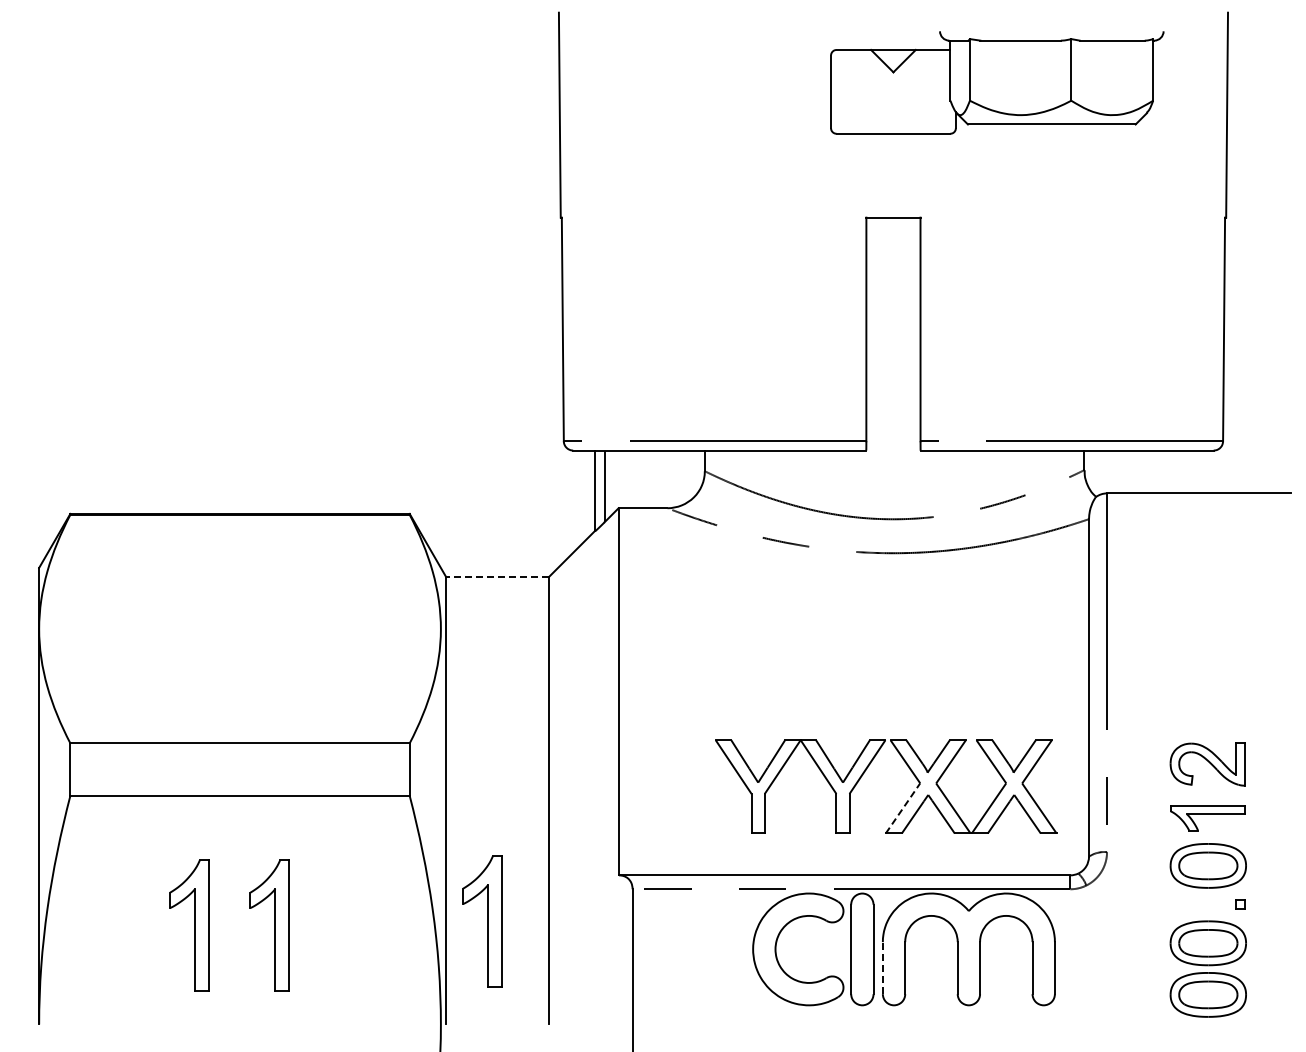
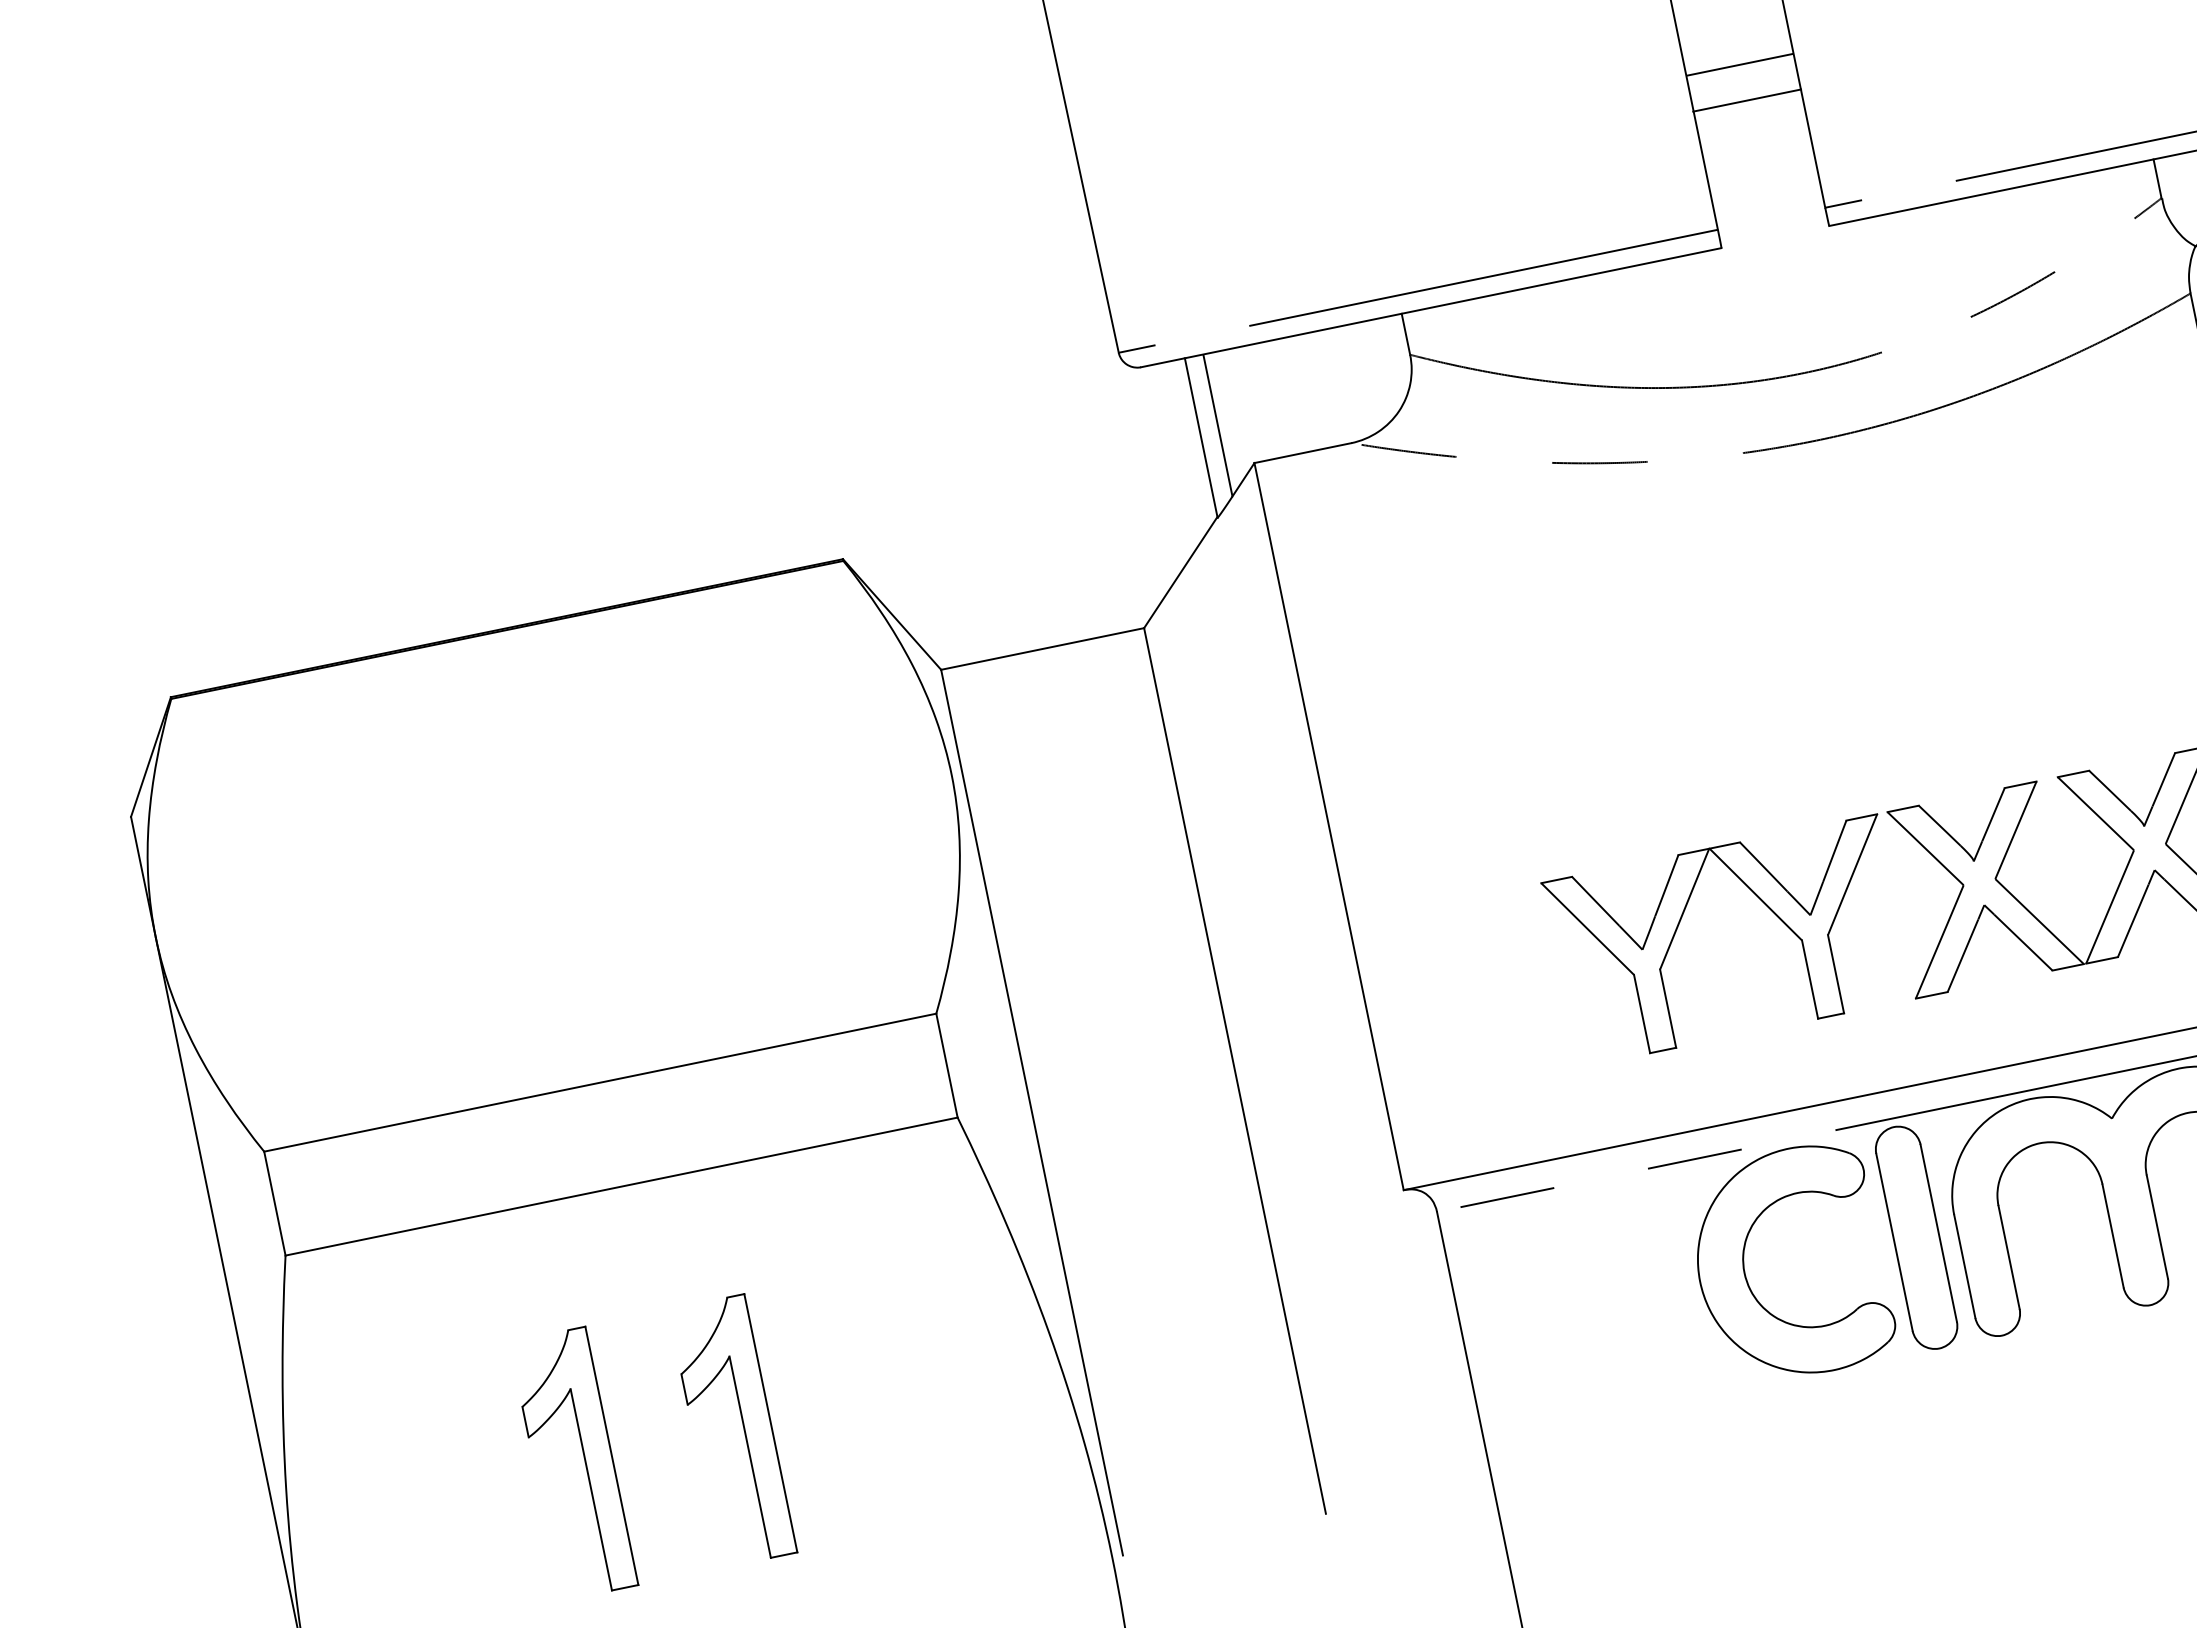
line: (893, 363) -> (1740, 64), added
line: (893, 381) -> (1747, 100), added
line: (497, 577) -> (1042, 649), dashed -> solid
line: (902, 808) -> (1938, 942), dashed -> solid
part: (482, 921) -> (1152, 1336), removed
line: (882, 967) -> (1963, 1265), dashed -> solid

